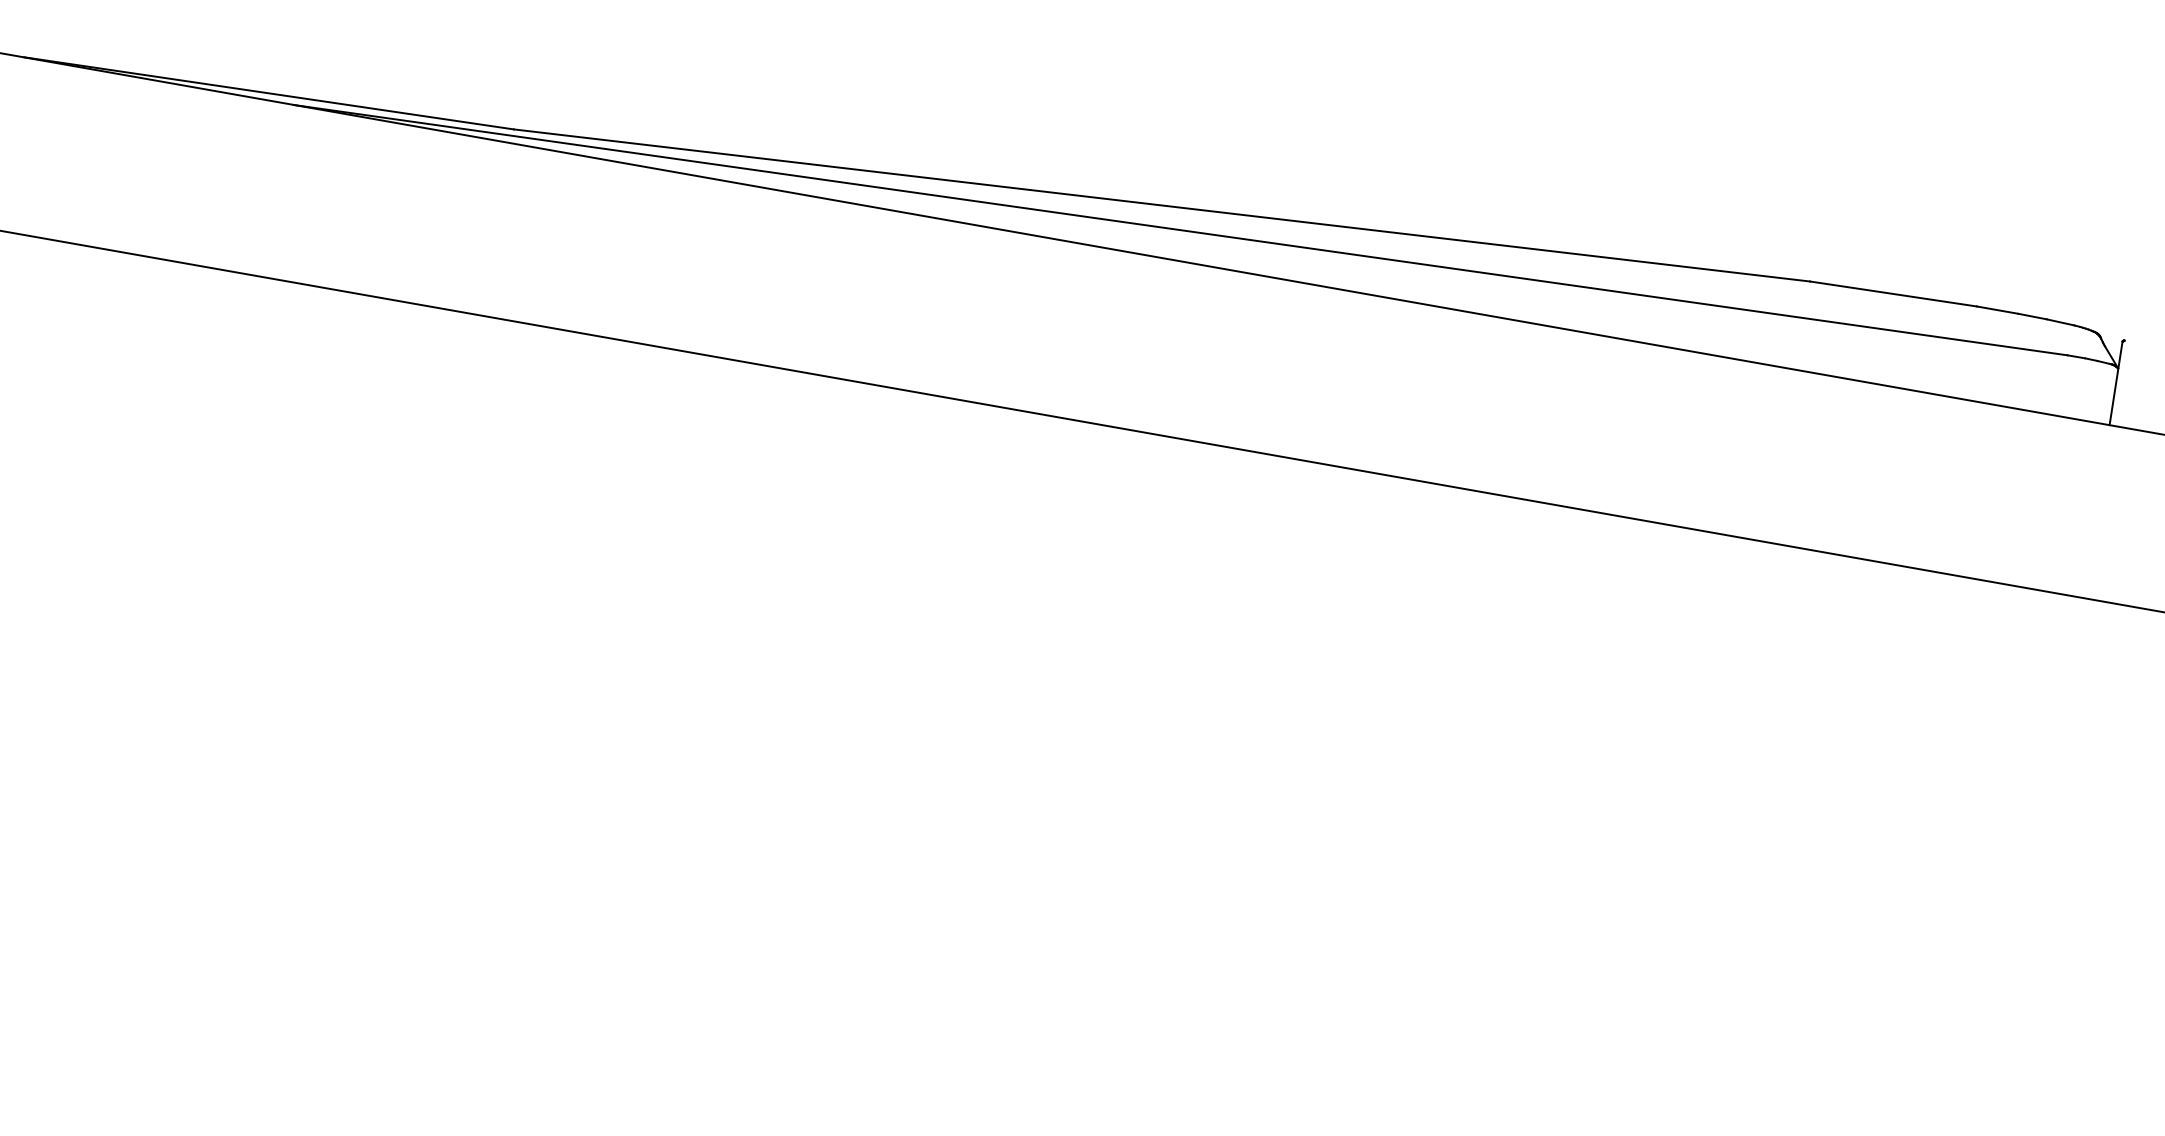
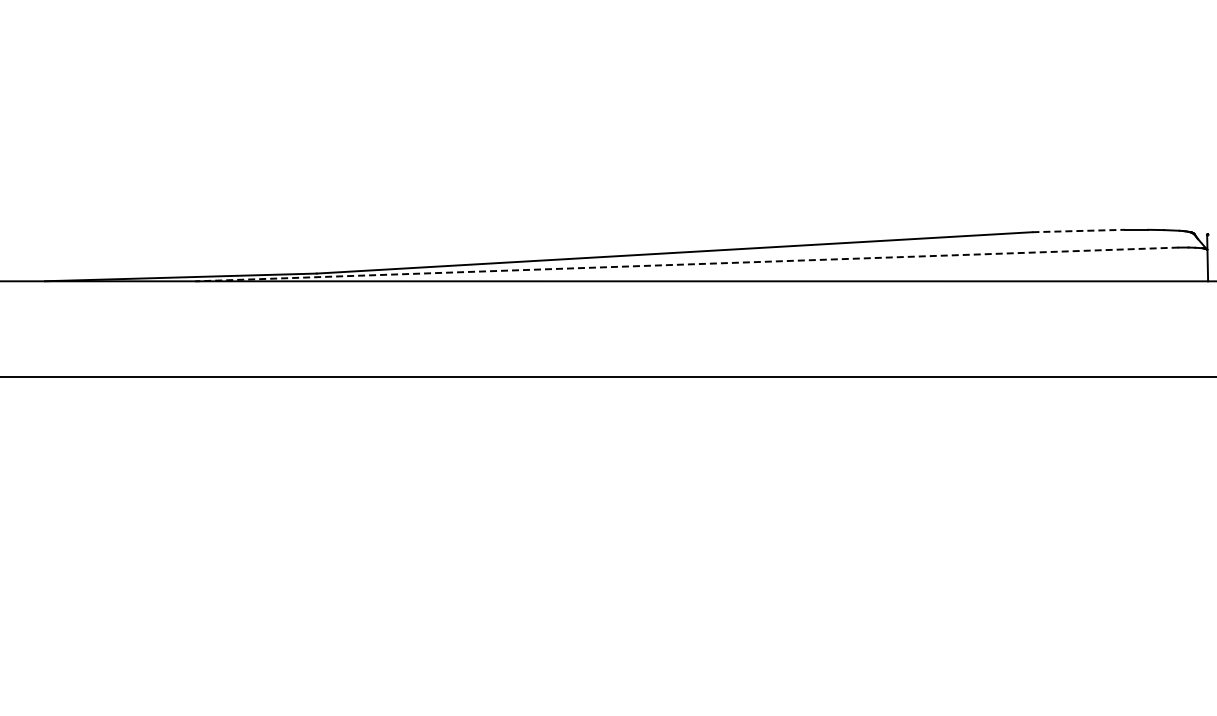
line: (1179, 230) -> (686, 264), solid -> dashed
line: (1894, 295) -> (1079, 231), solid -> dashed

